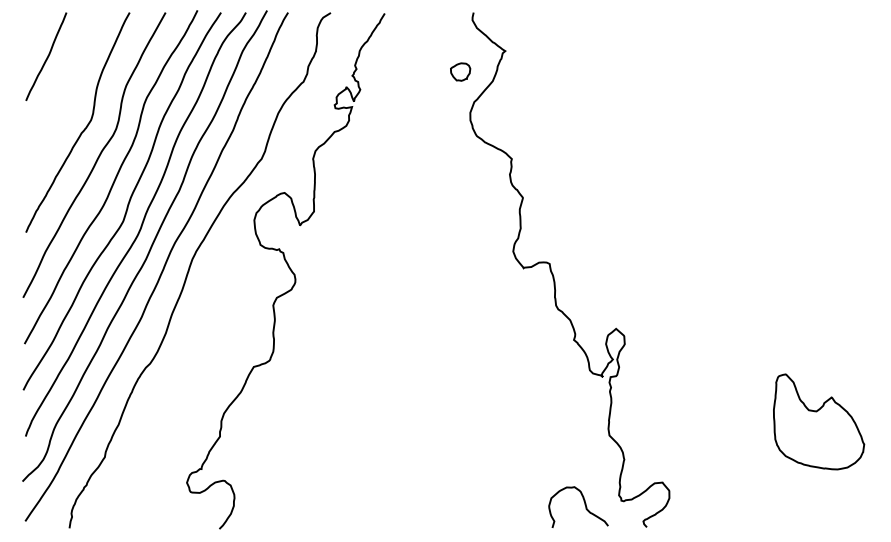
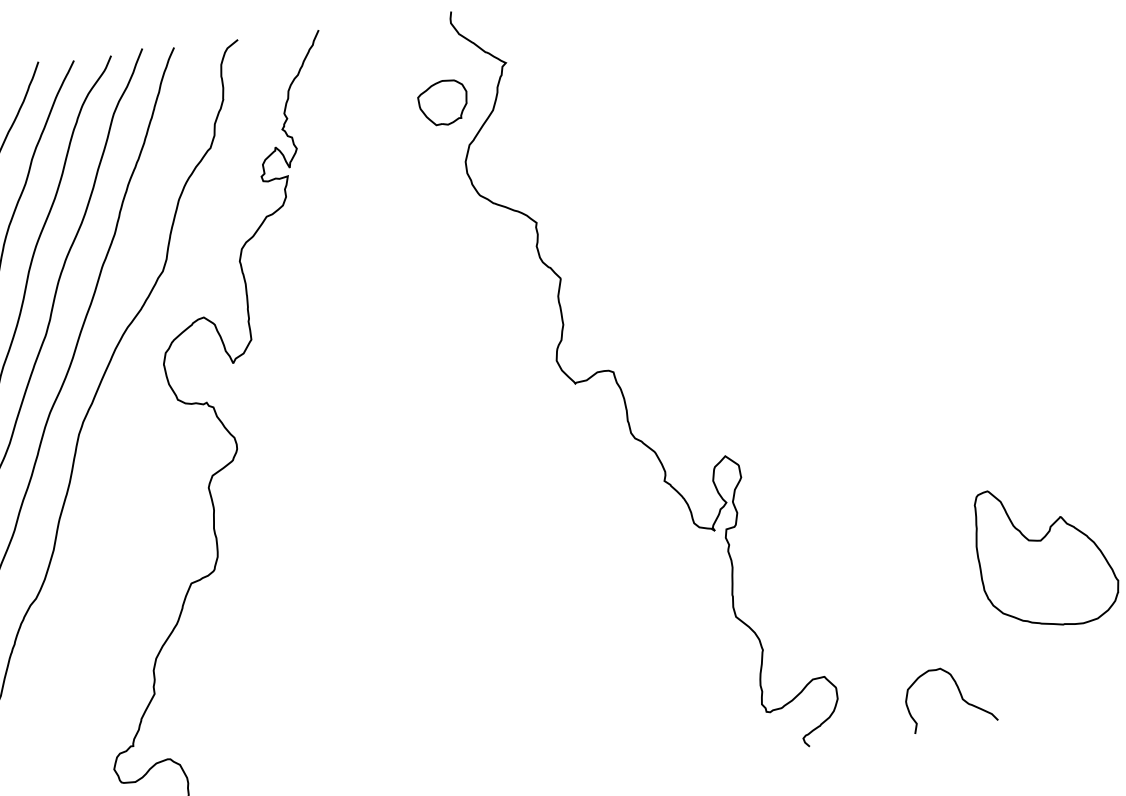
part: (460, 71) -> (442, 102), size x1.67
curve: (584, 505) -> (958, 694), moved

